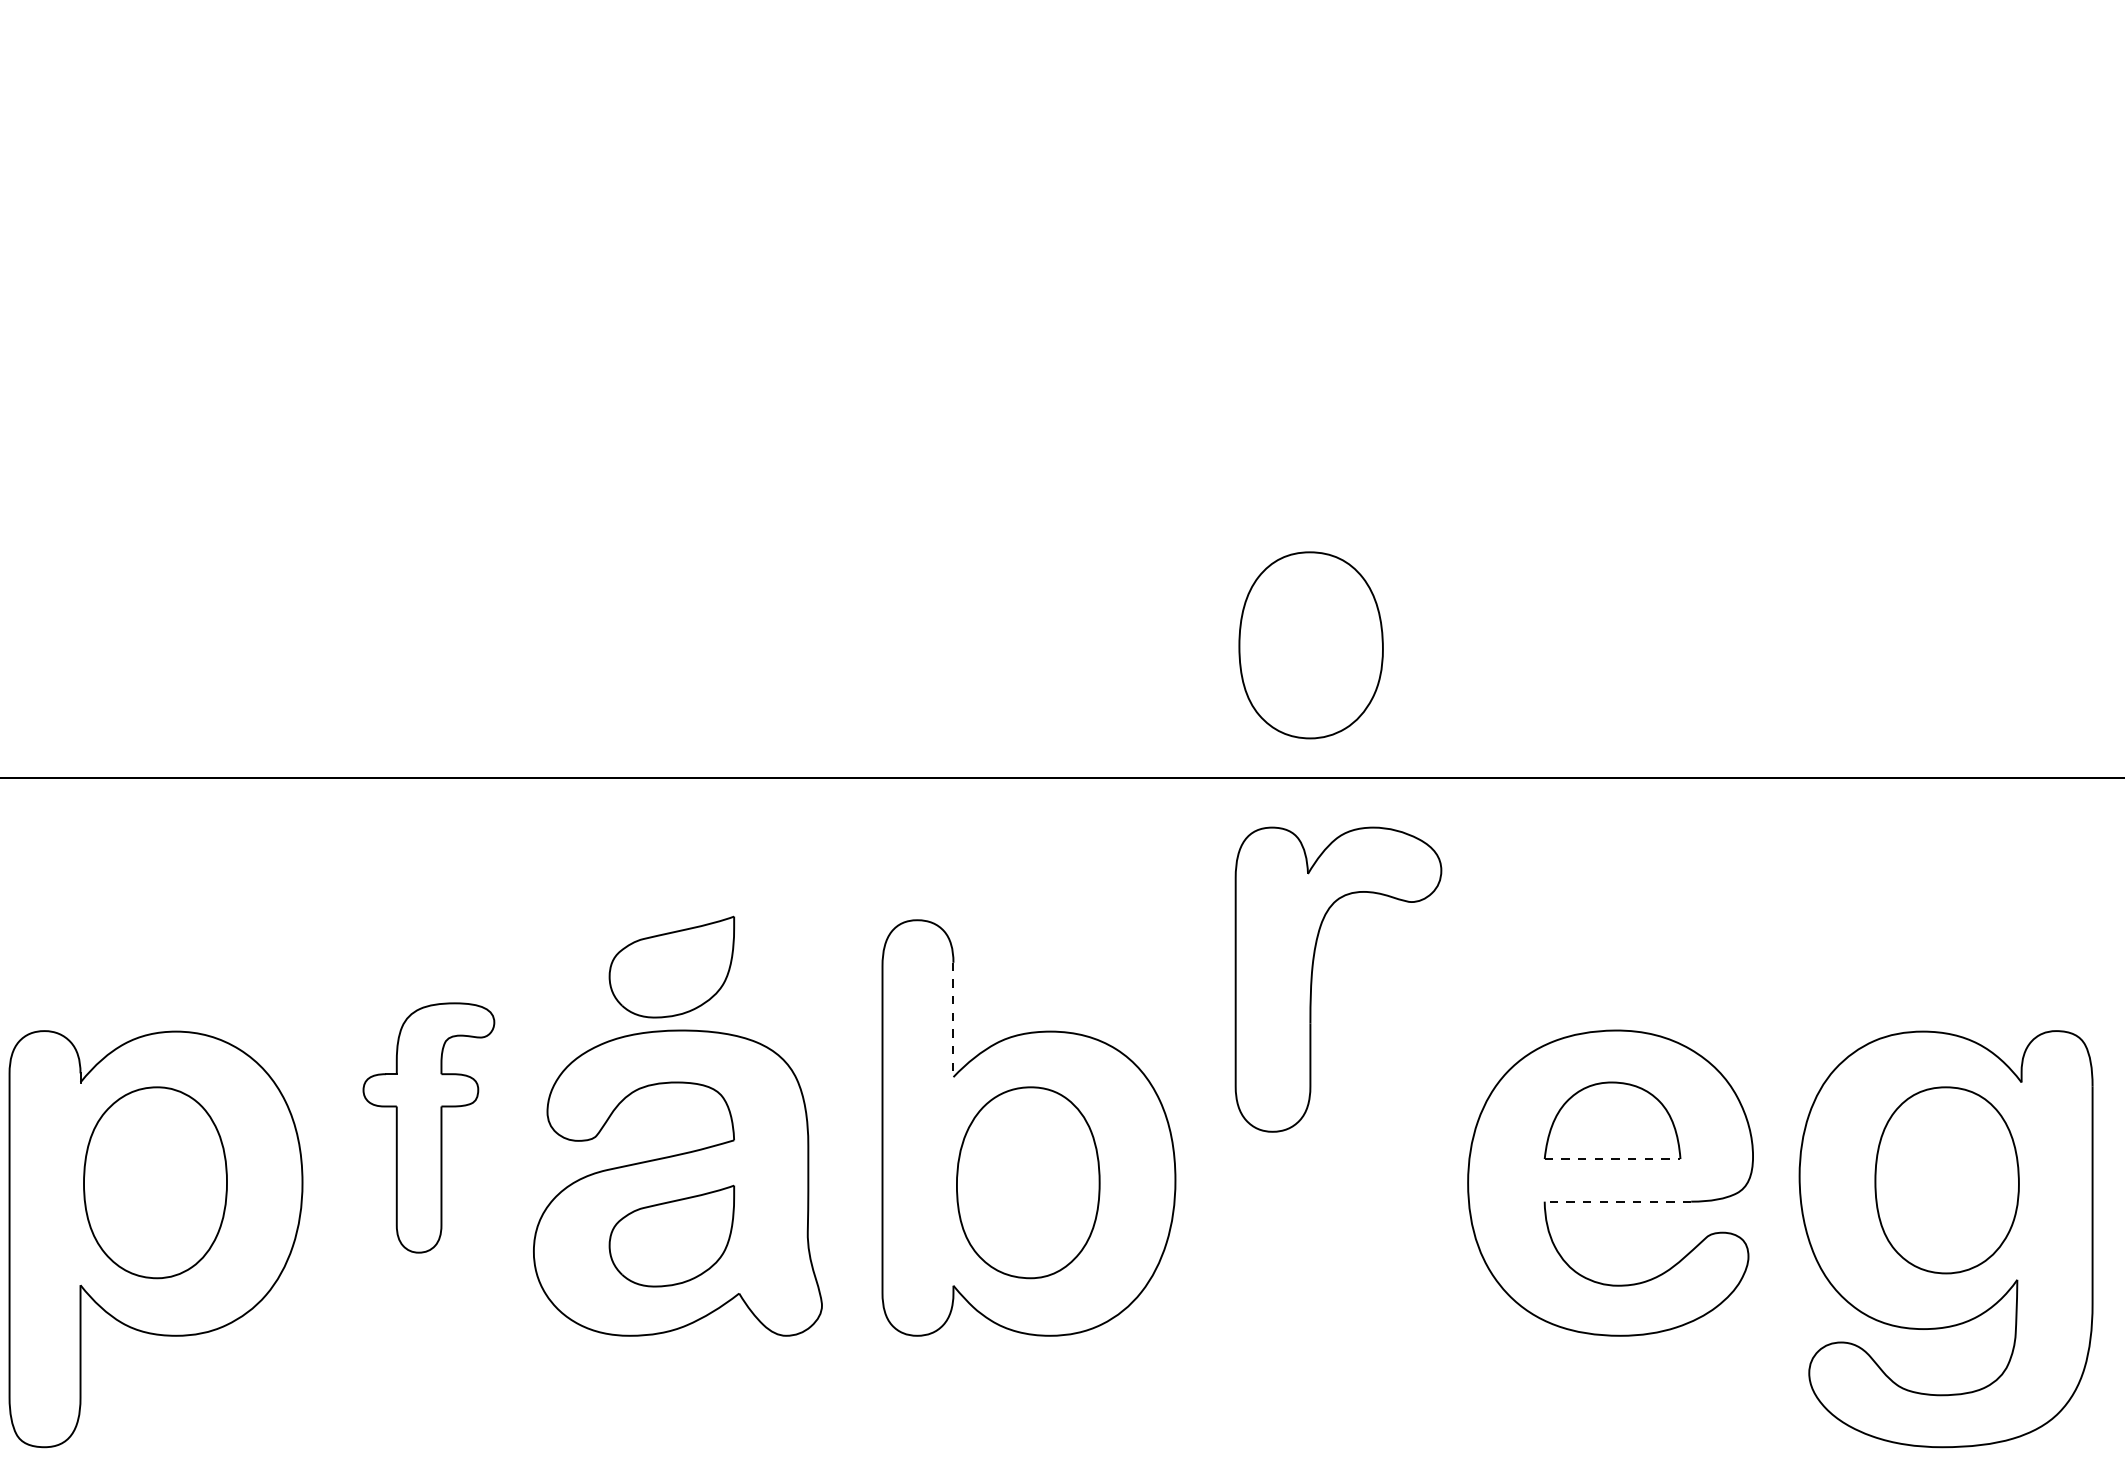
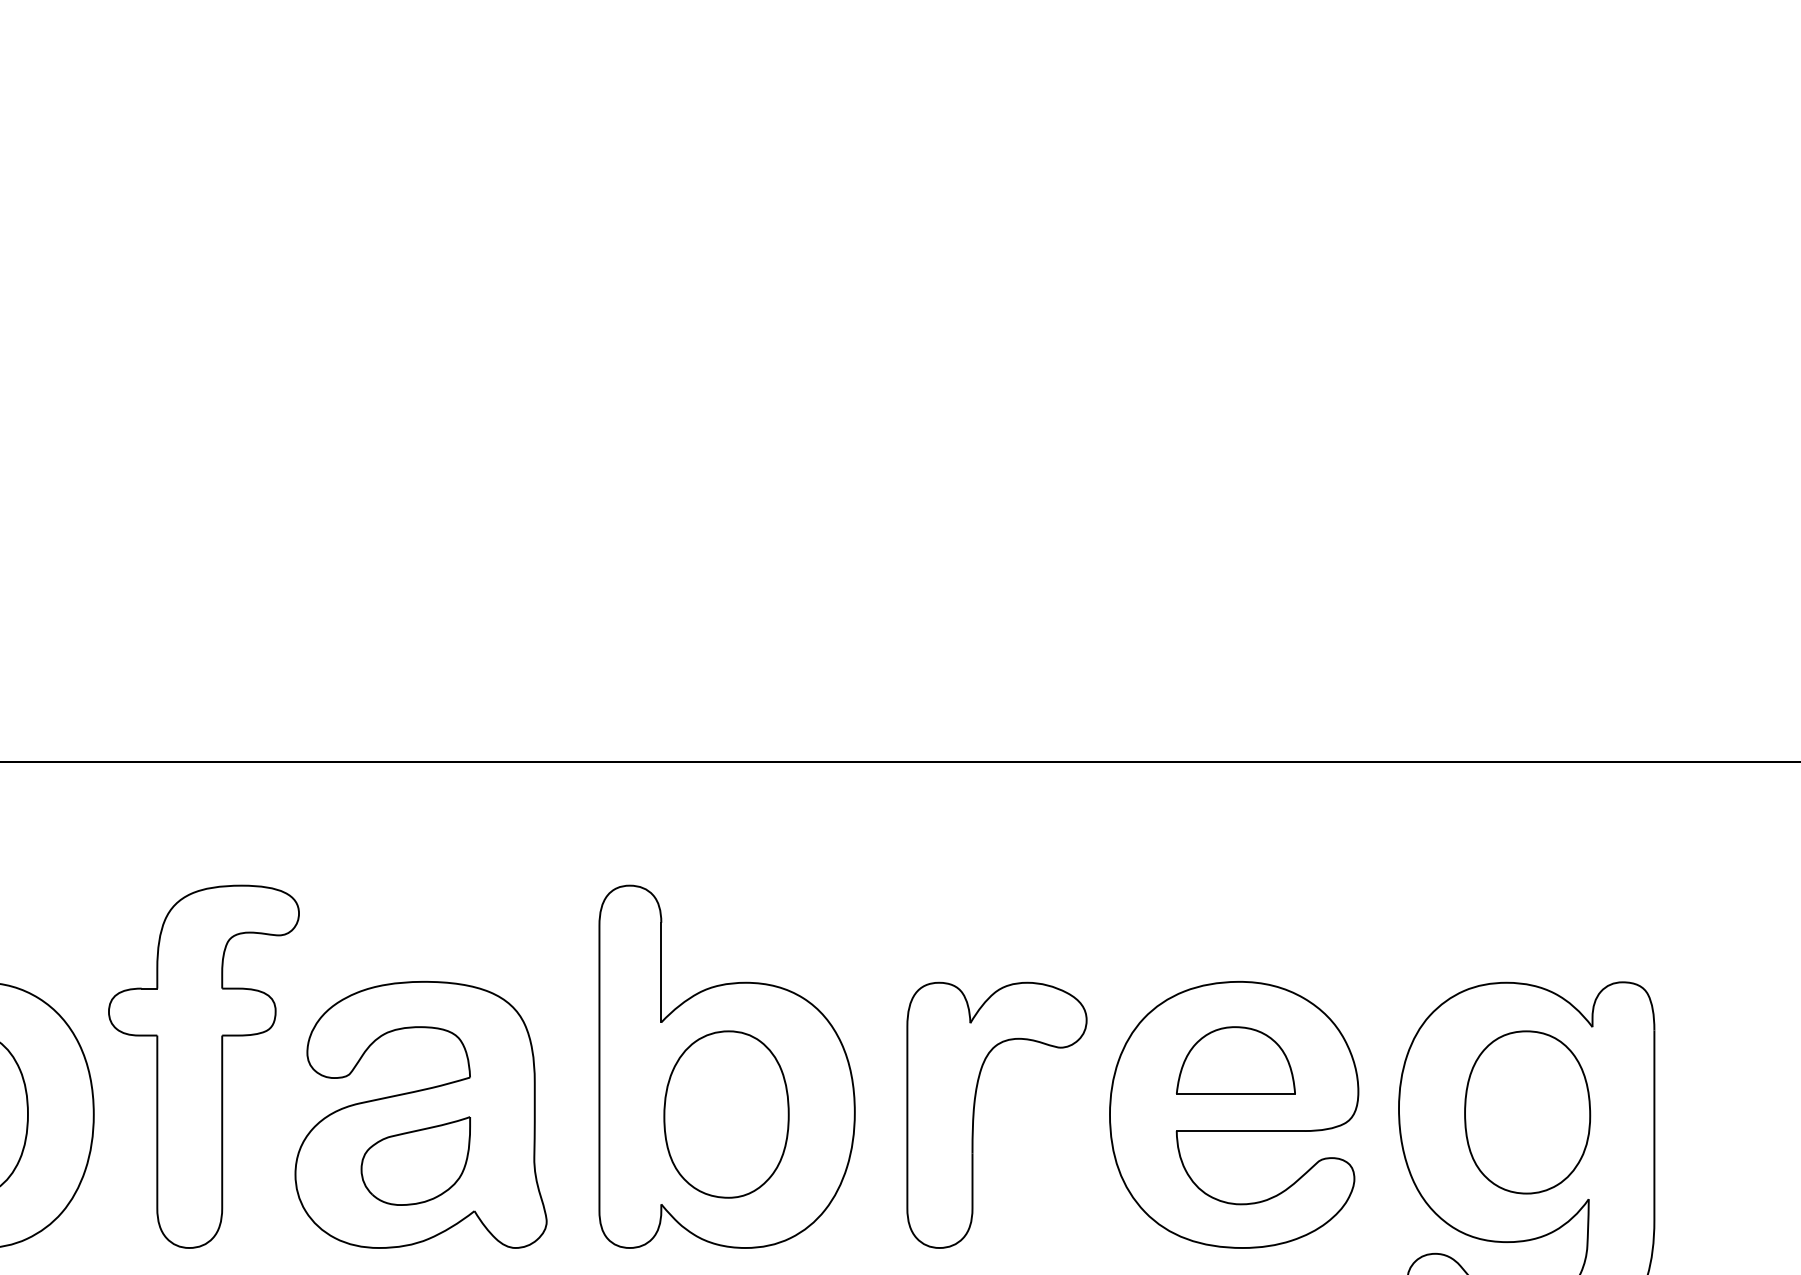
part: (1310, 645) -> (972, 646), removed
part: (671, 966) -> (415, 926), removed
part: (1312, 979) -> (974, 1115), moved
line: (953, 1020) -> (661, 973), dashed -> solid
part: (428, 1127) -> (203, 1066), size x1.67
line: (1612, 1159) -> (1235, 1094), dashed -> solid
line: (1617, 1201) -> (1240, 1130), dashed -> solid

